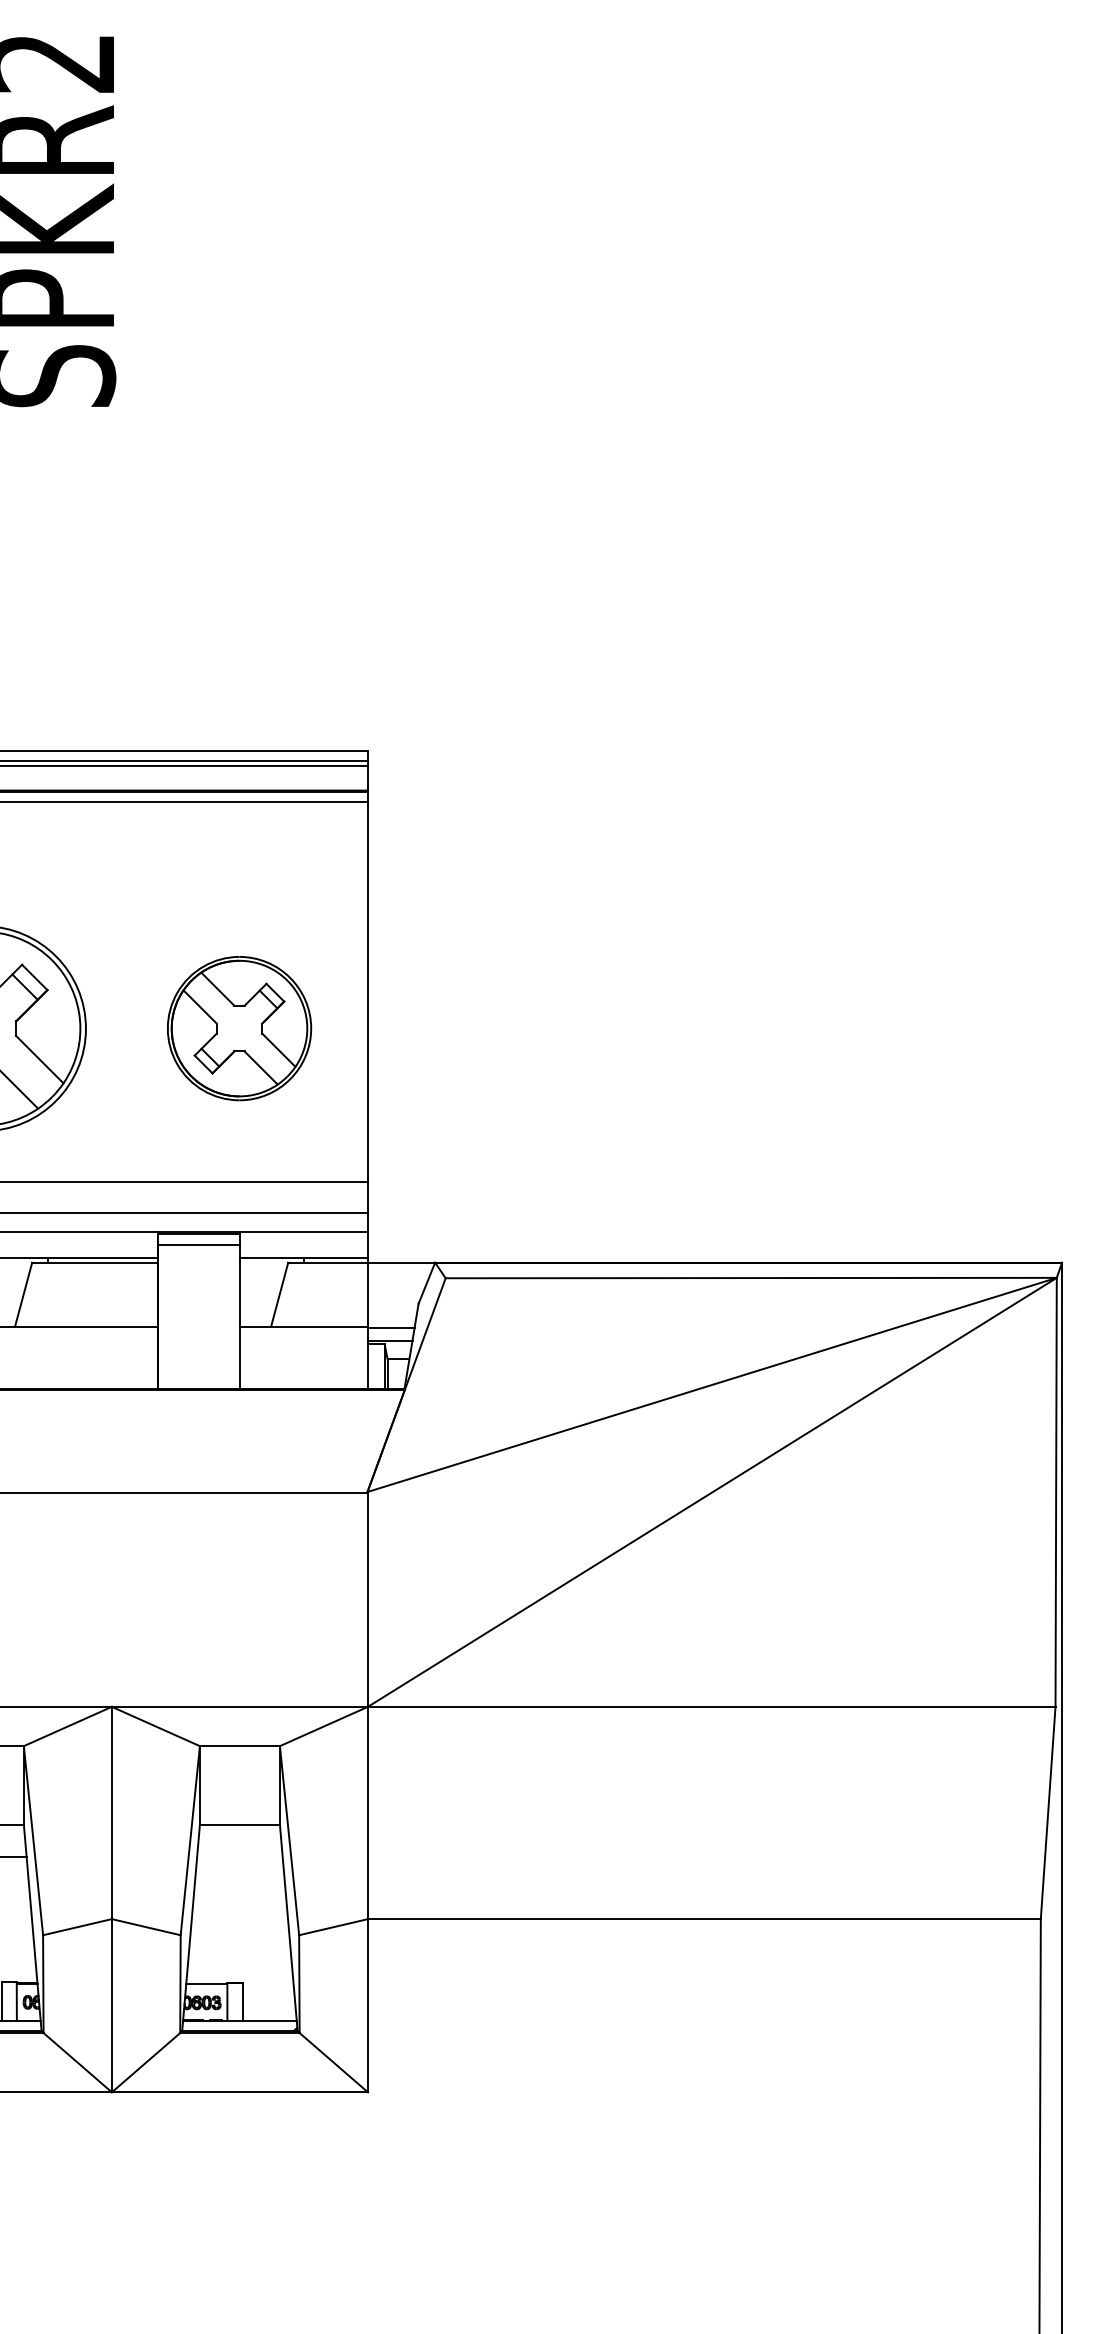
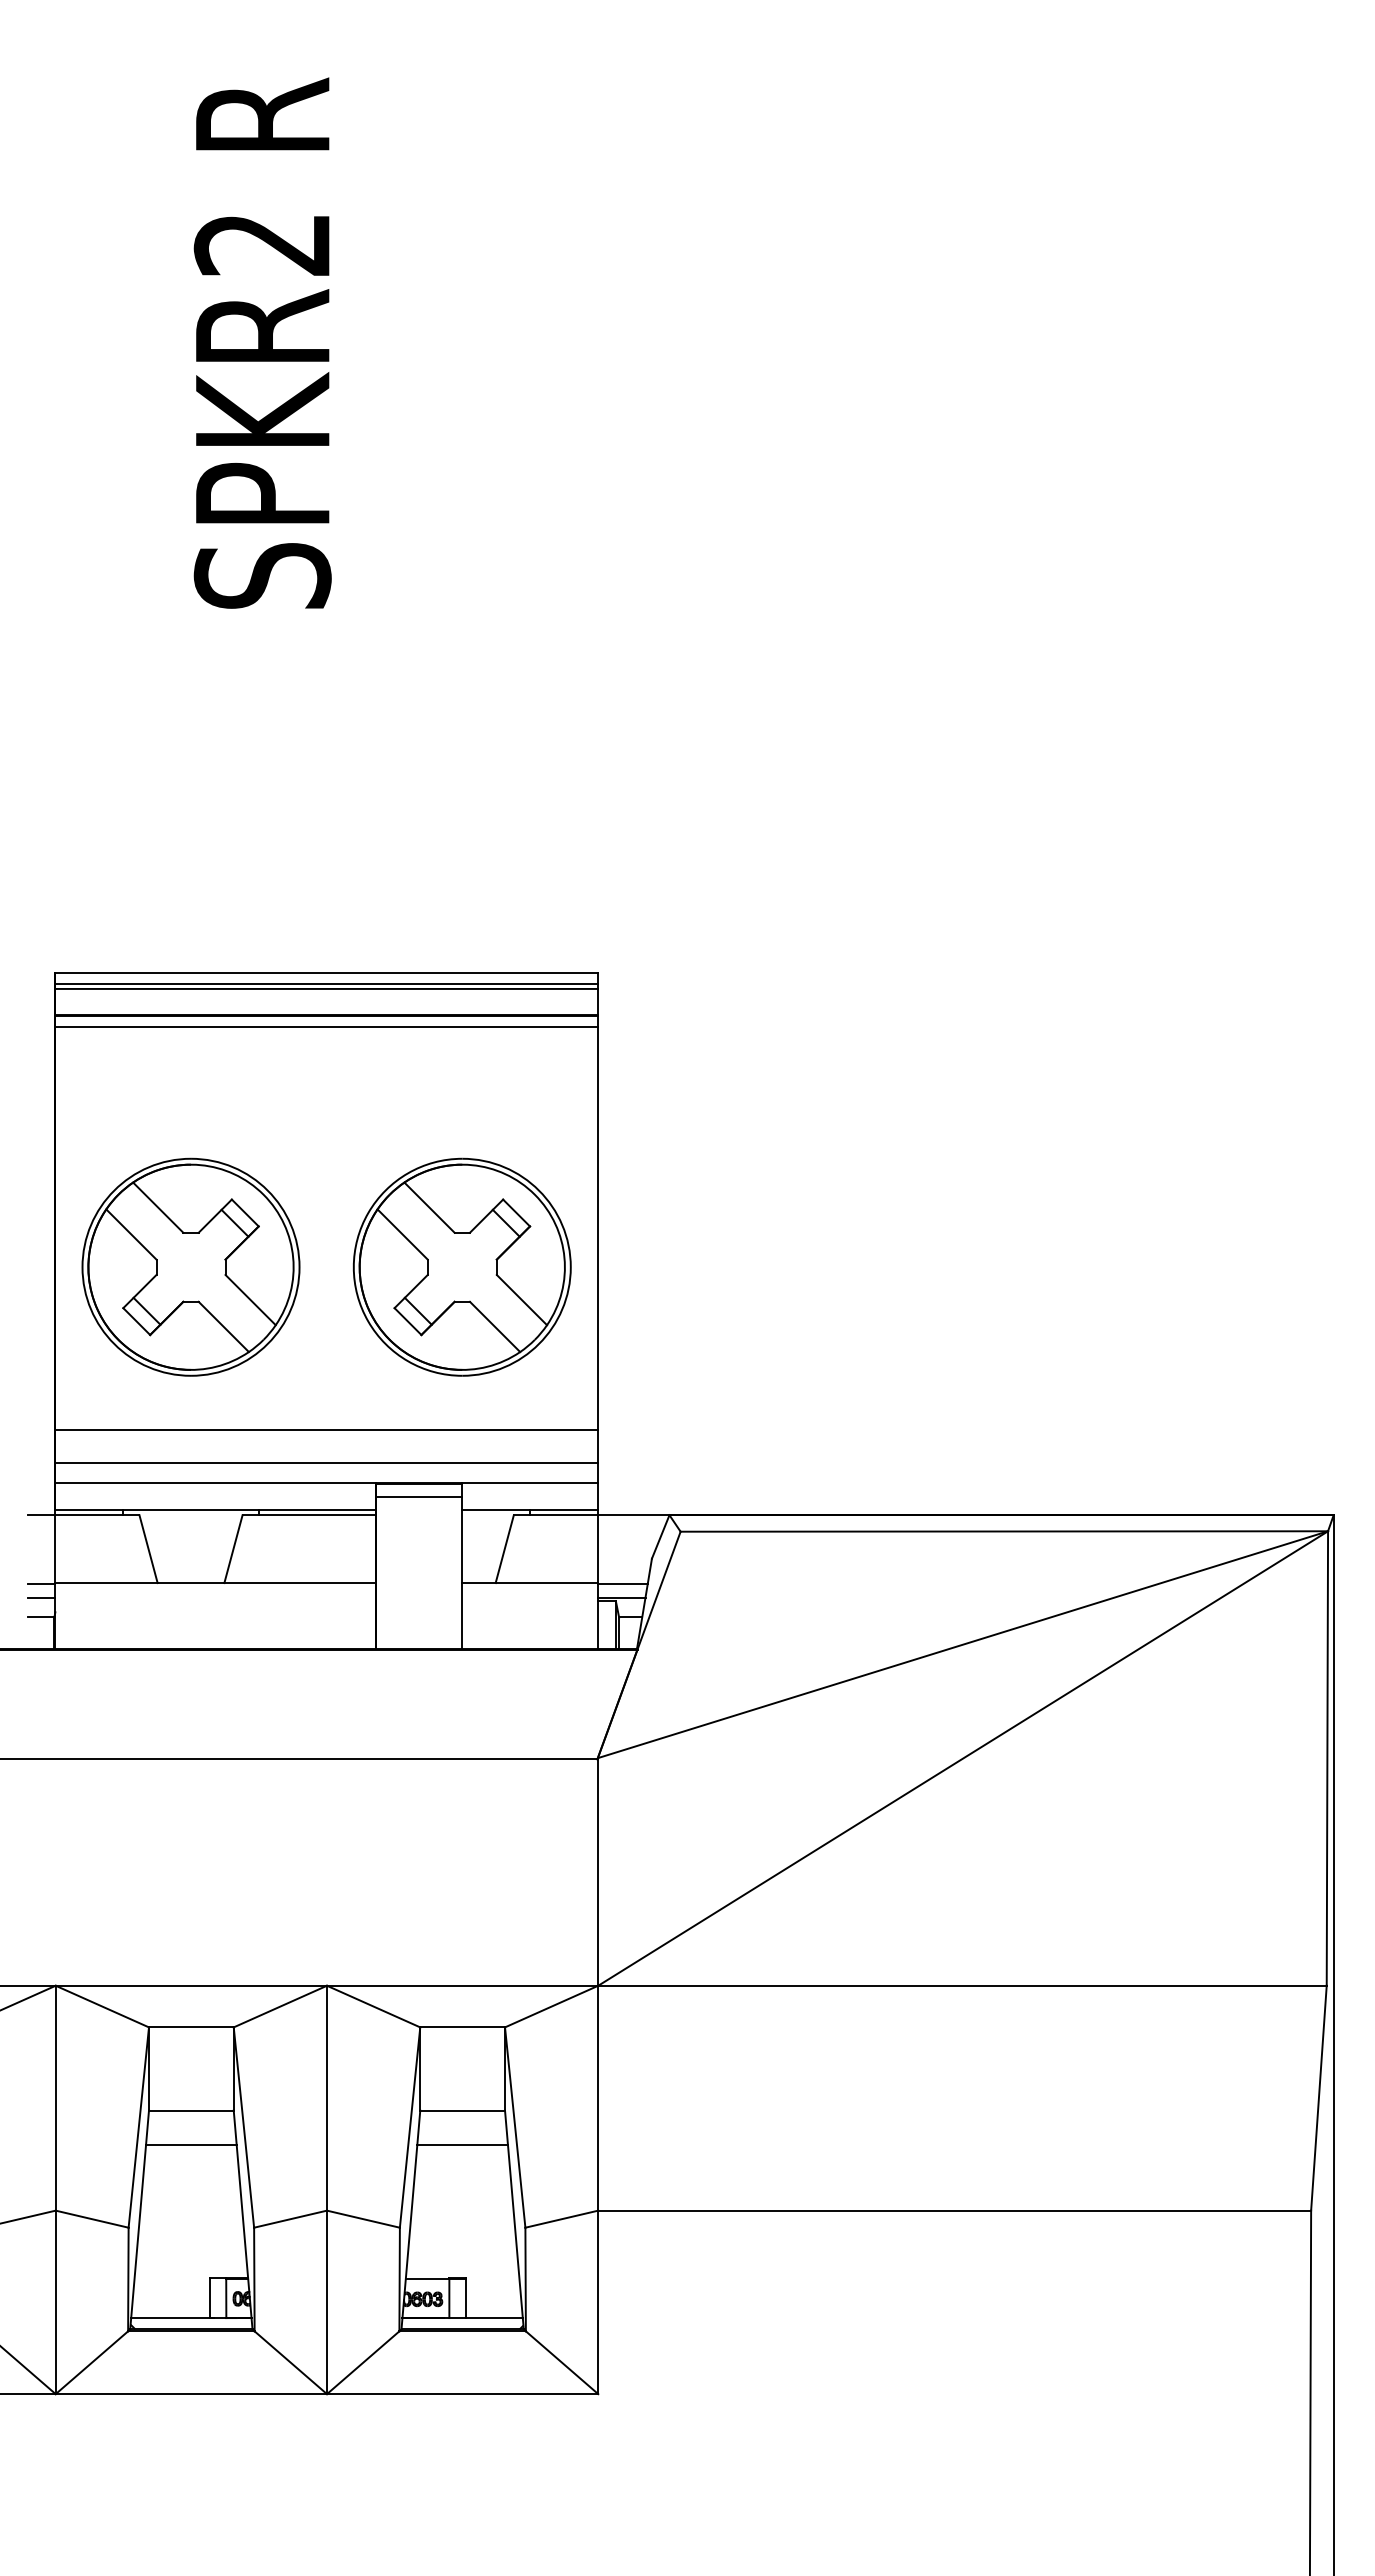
part: (238, 1027) -> (461, 1266), size x1.43
line: (239, 1856) -> (462, 2144), added

